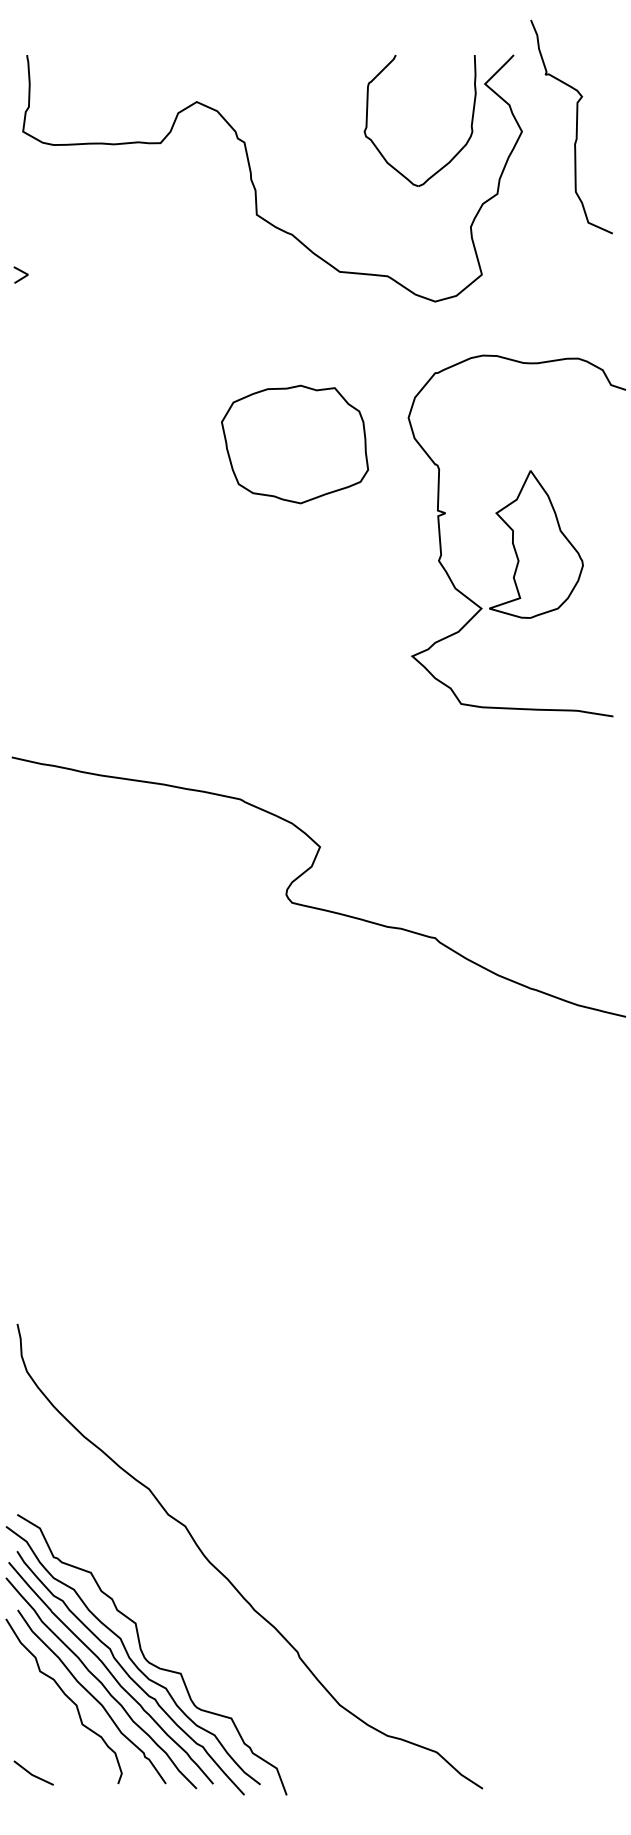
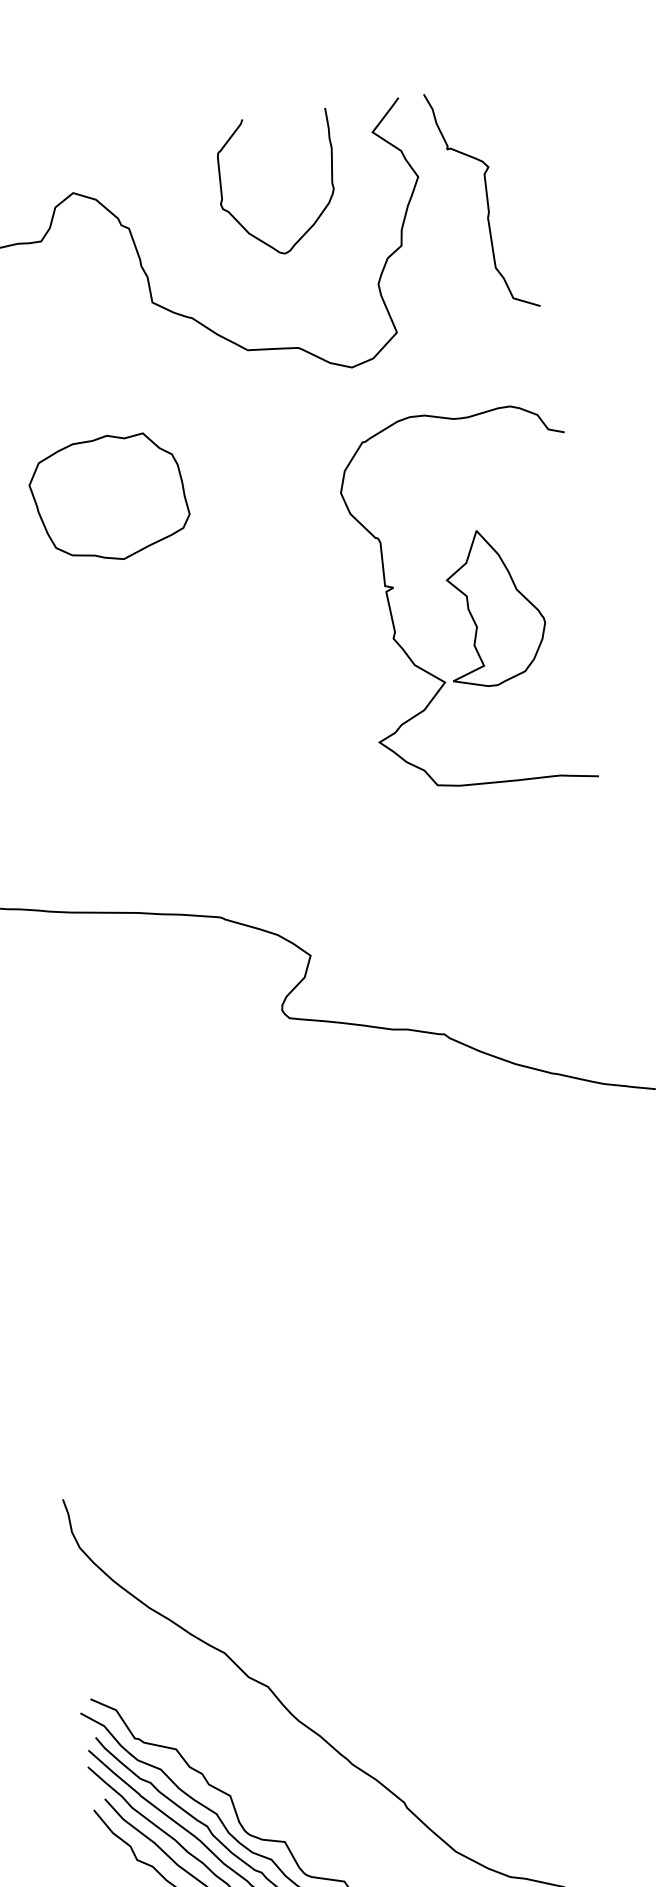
curve: (576, 126) -> (486, 199), moved
part: (454, 155) -> (318, 216), moved
part: (294, 444) -> (108, 498), moved

